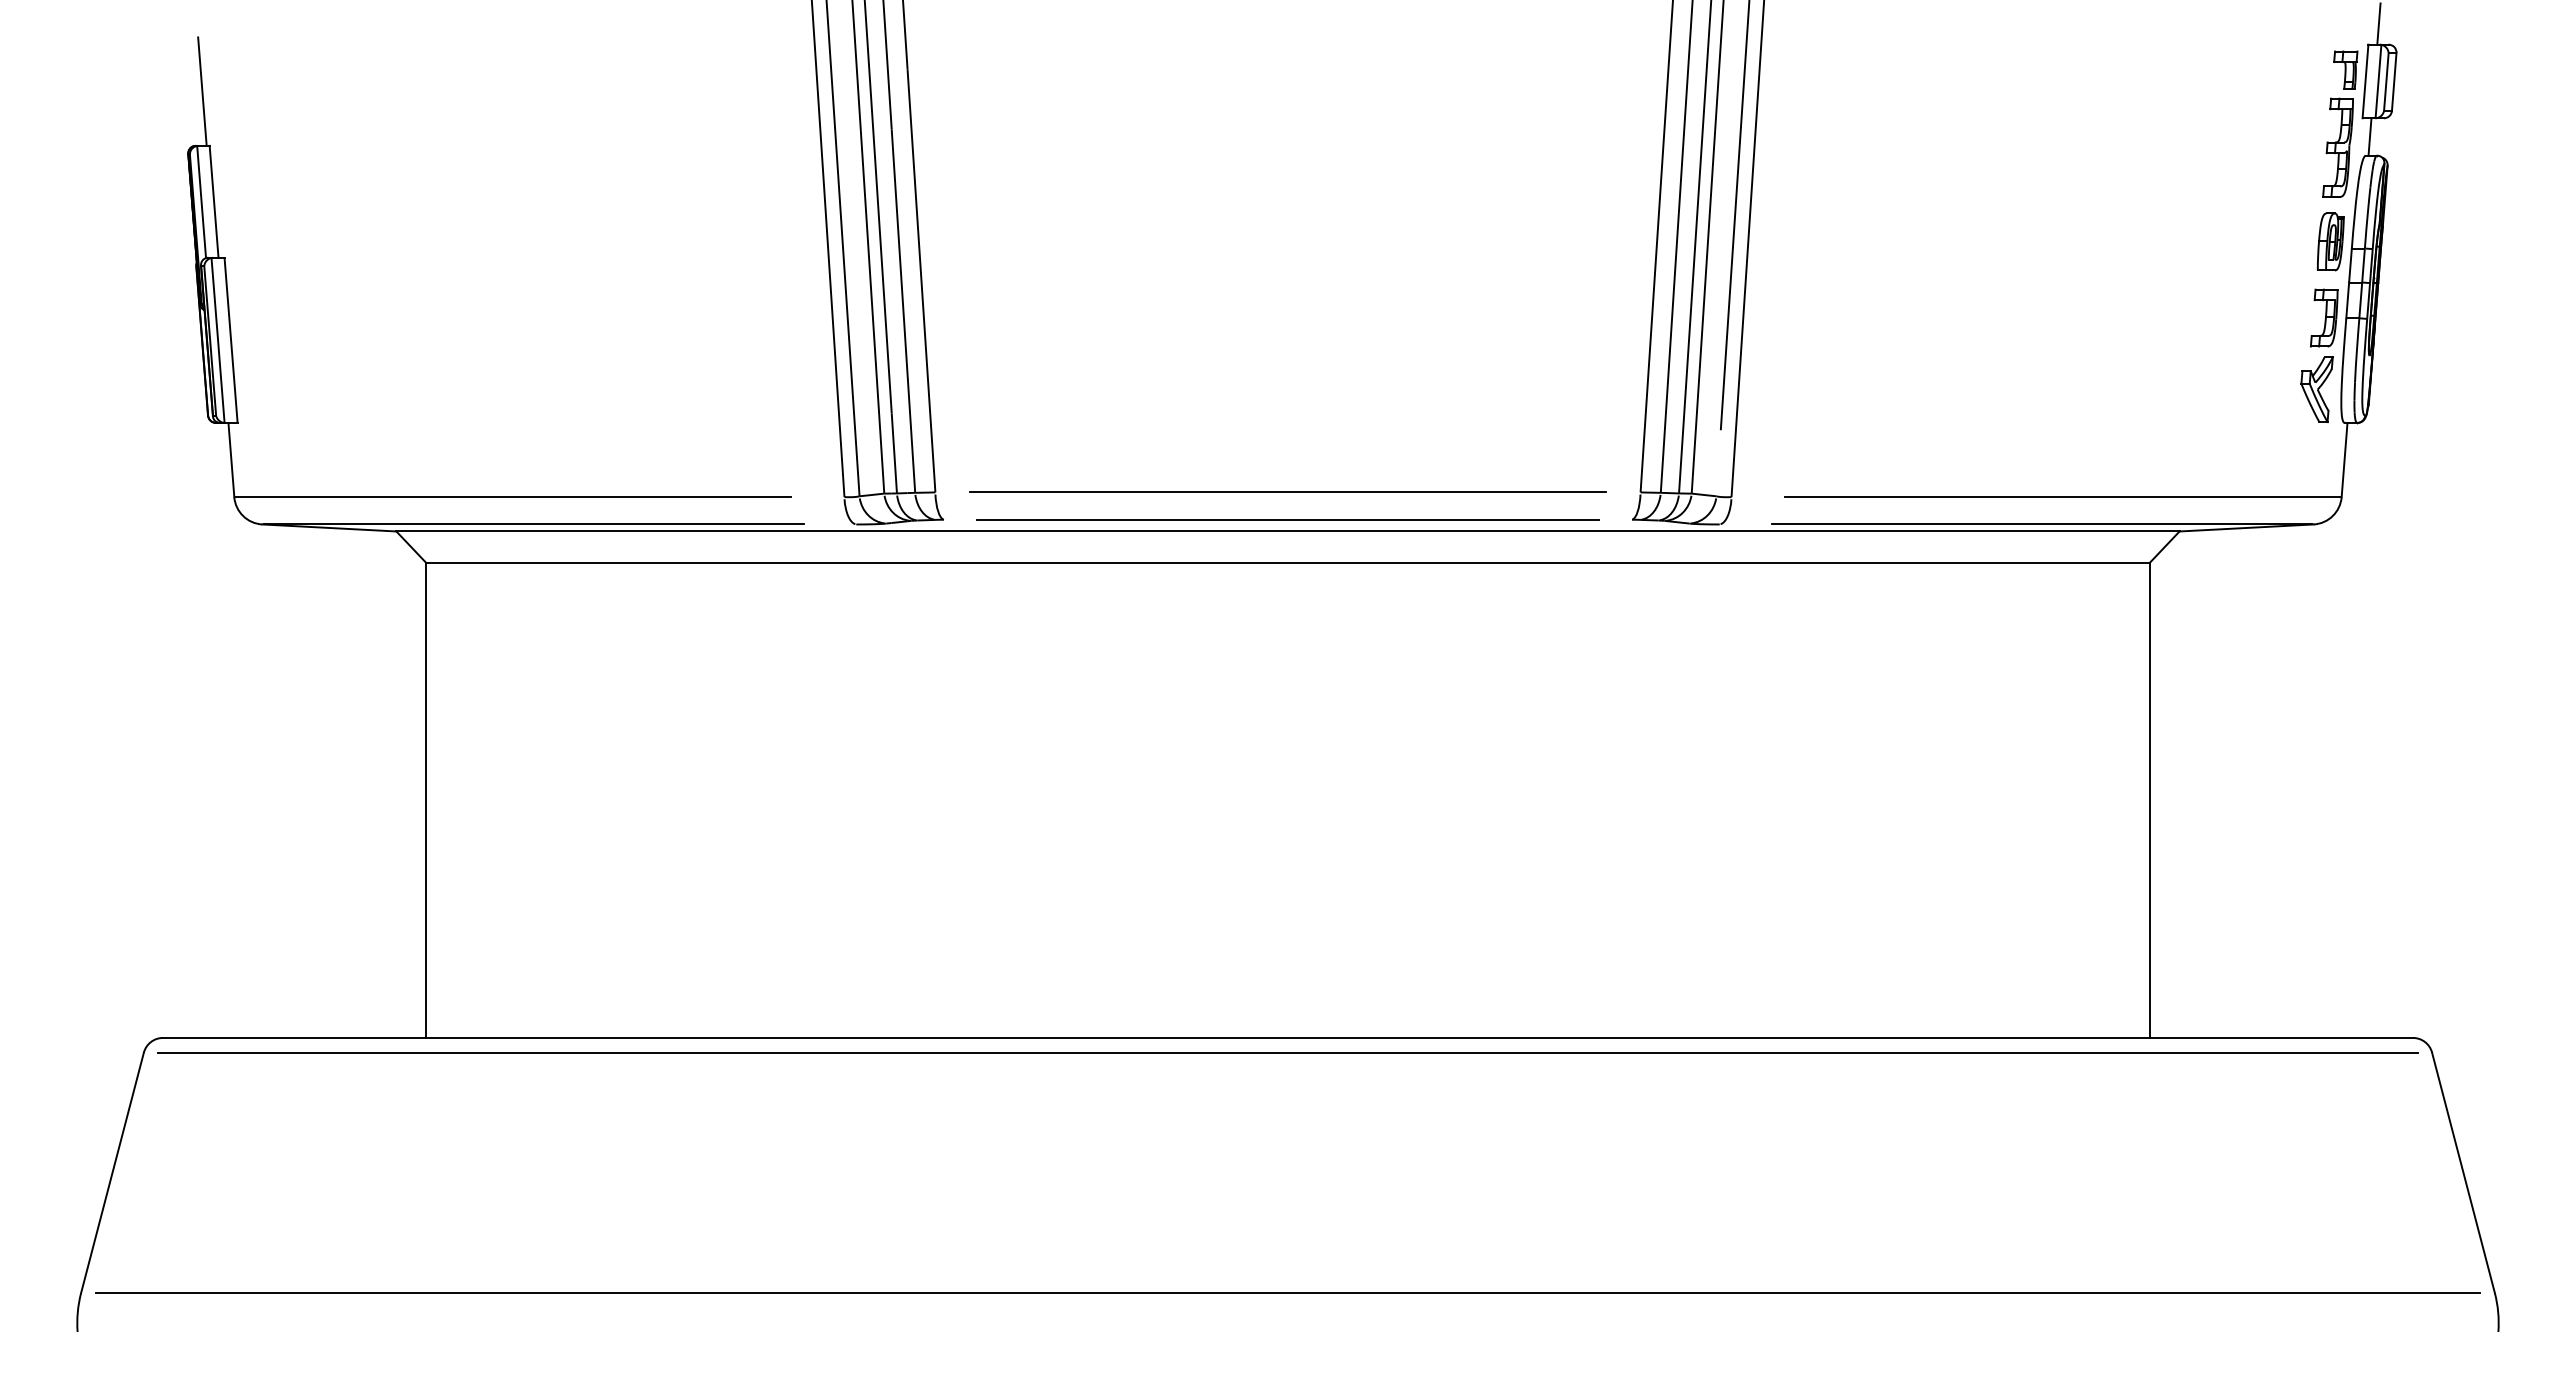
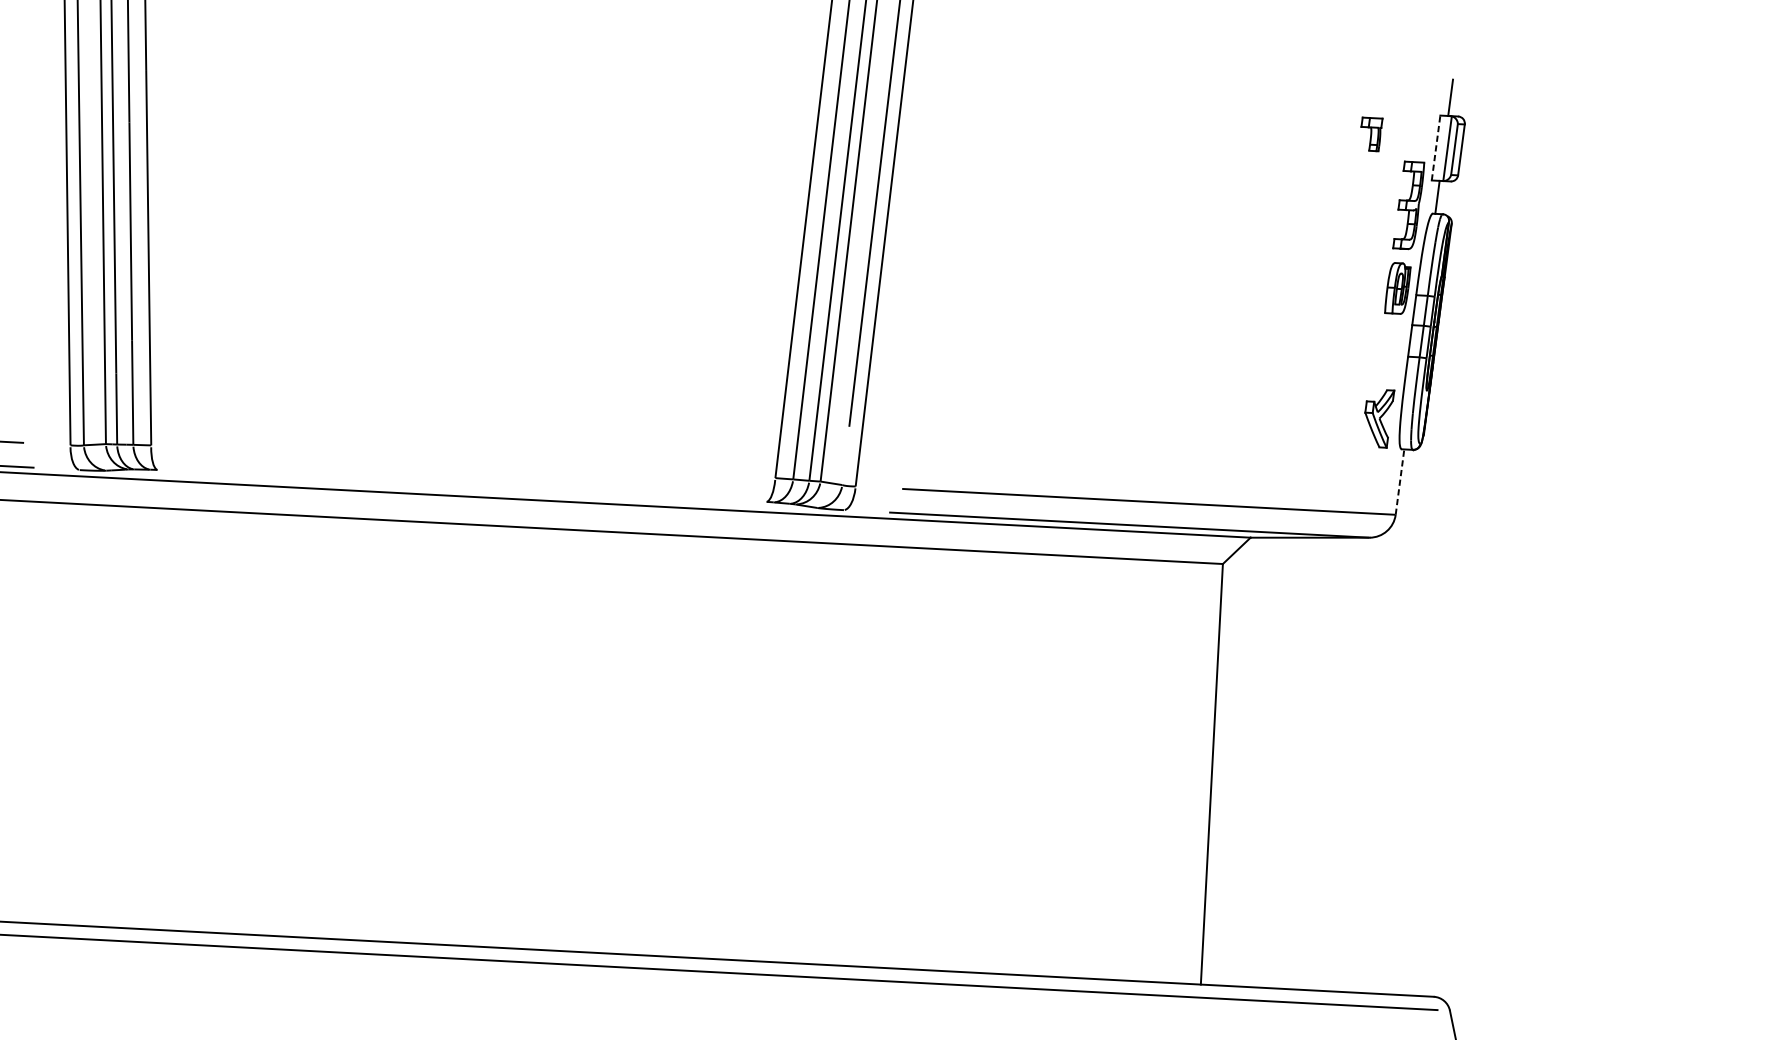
part: (2345, 69) -> (1371, 133), moved
line: (2365, 81) -> (1436, 148), solid -> dashed
part: (2324, 317) -> (1388, 355), removed
line: (2344, 459) -> (1399, 481), solid -> dashed
line: (1287, 492) -> (462, 461), removed
line: (1287, 519) -> (461, 485), removed

